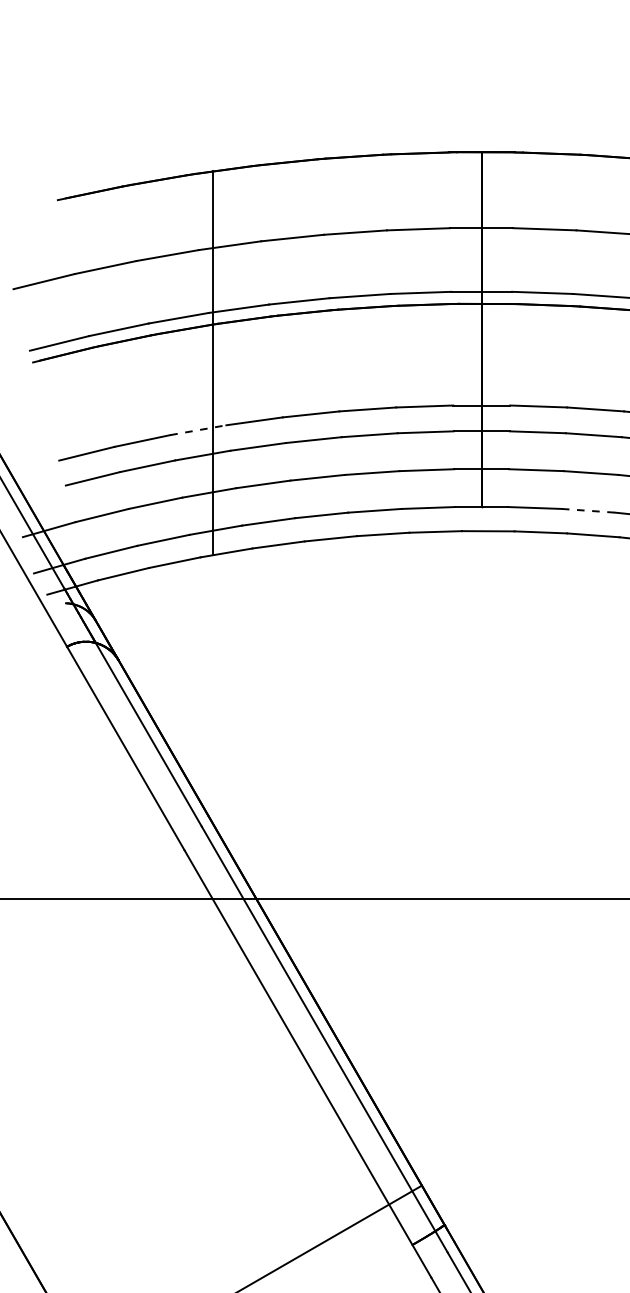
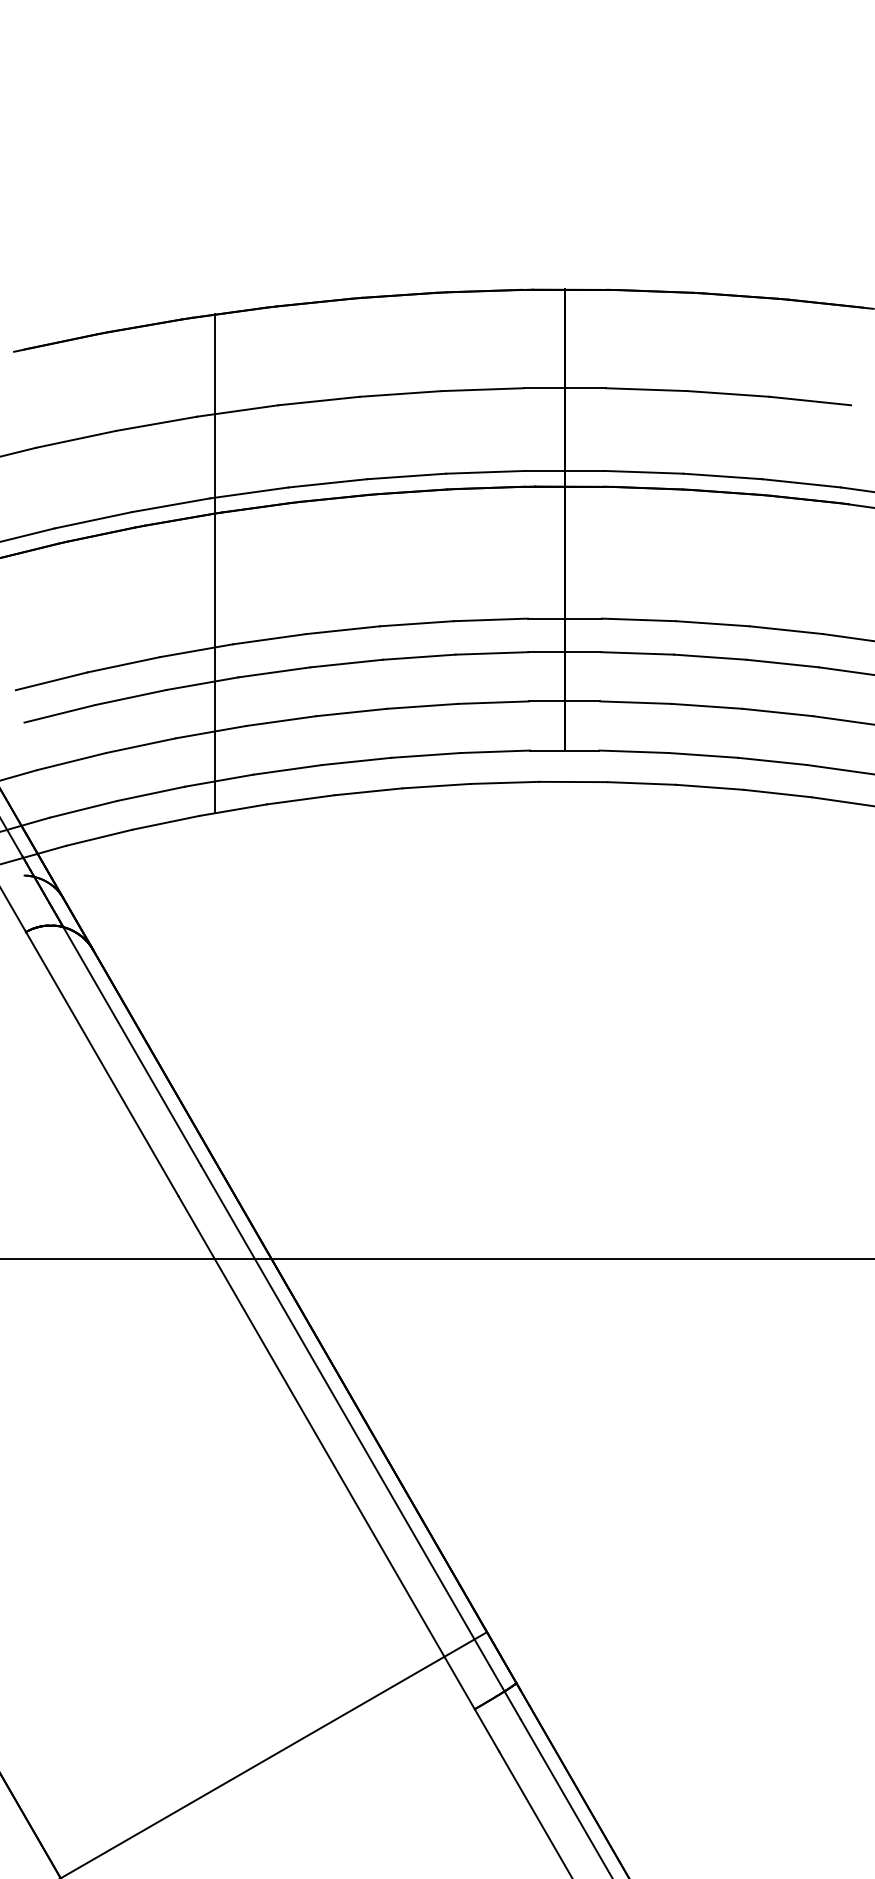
line: (199, 430) -> (197, 650), dashed -> solid
line: (588, 510) -> (703, 755), dashed -> solid

